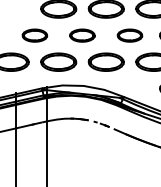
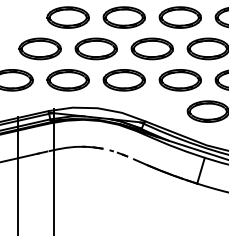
part: (34, 35) -> (39, 48), size x1.43
part: (81, 35) -> (95, 48), size x1.43
part: (129, 35) -> (151, 48), size x1.43

